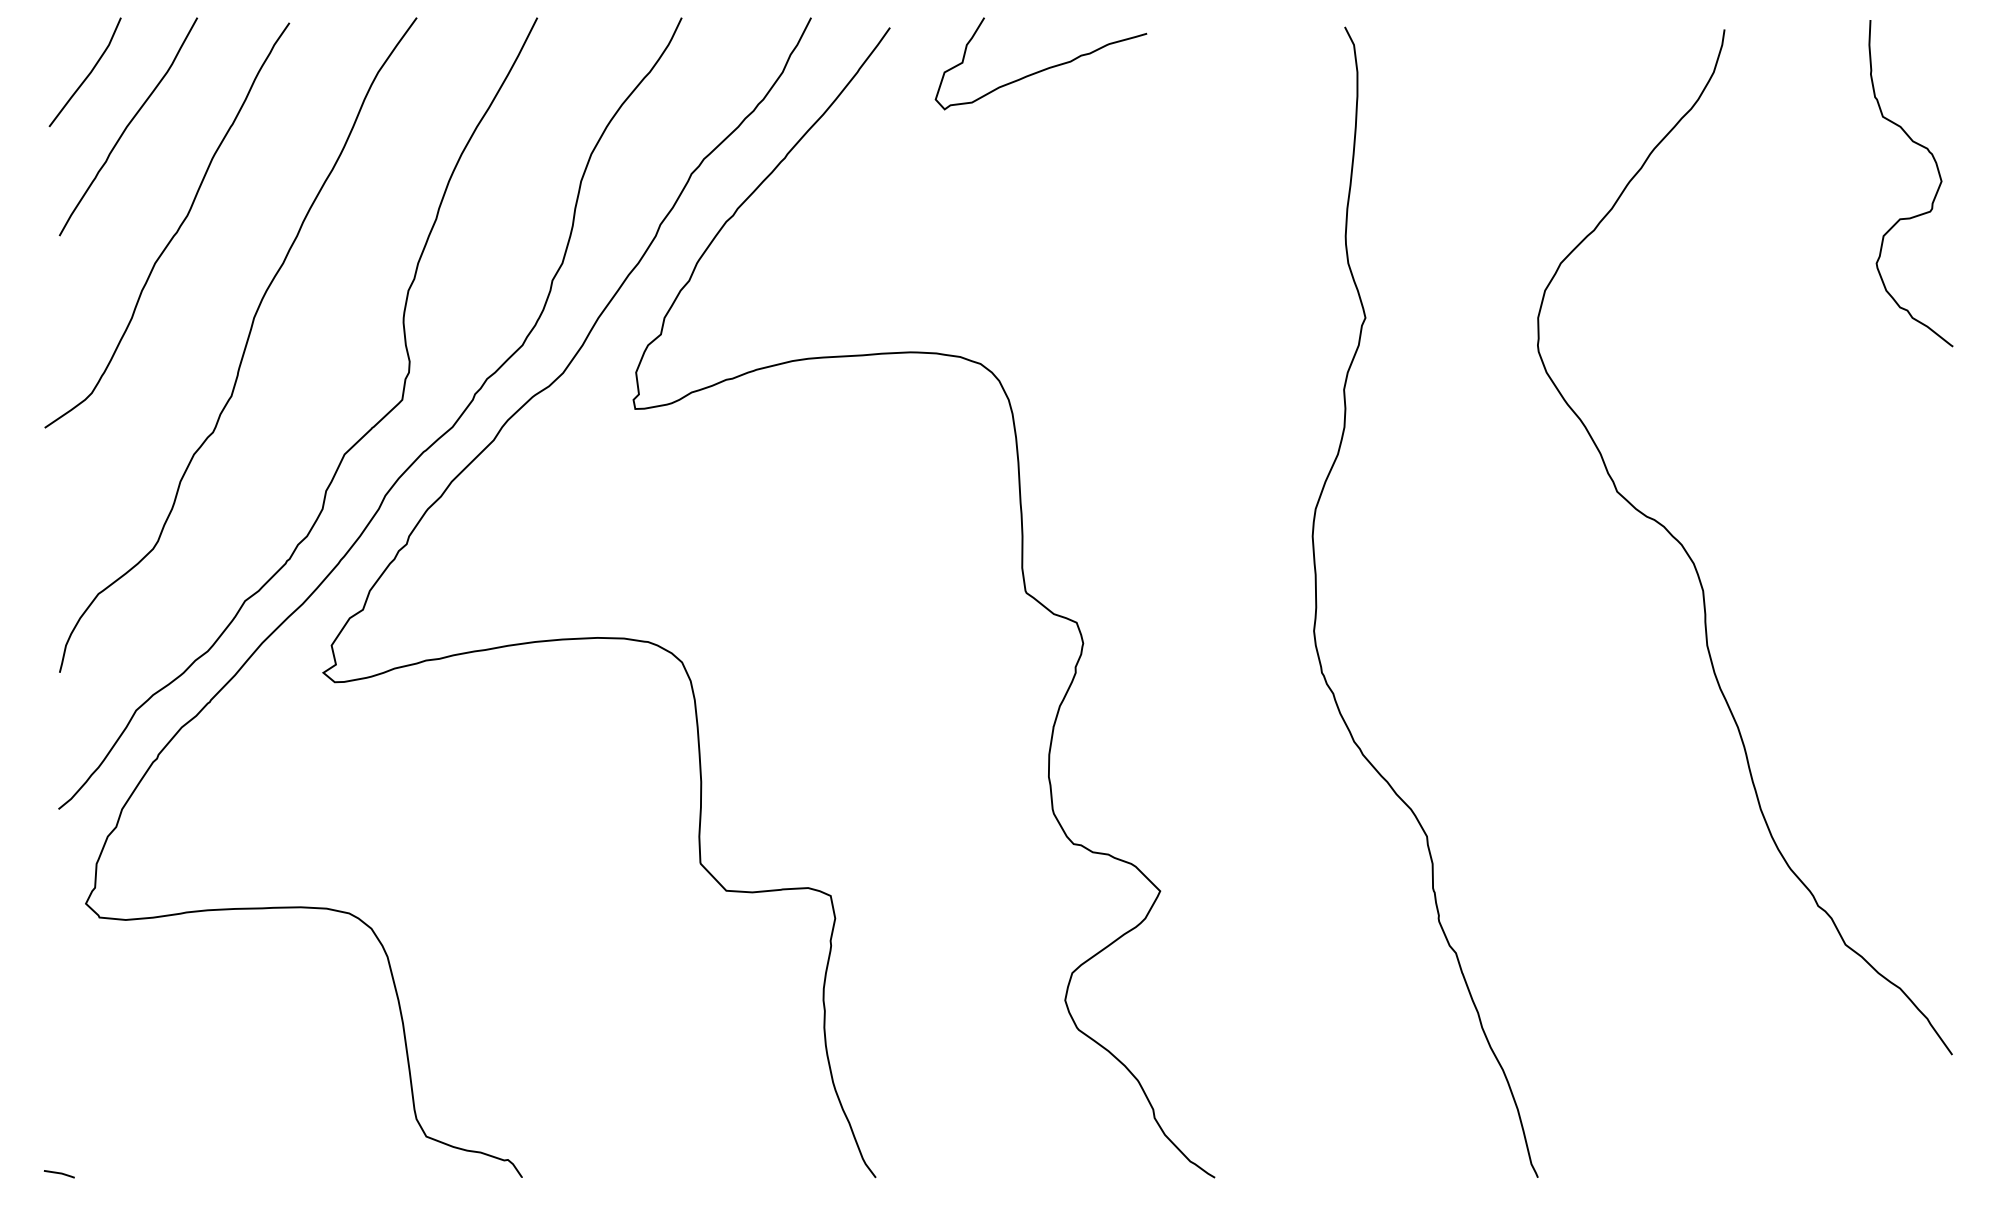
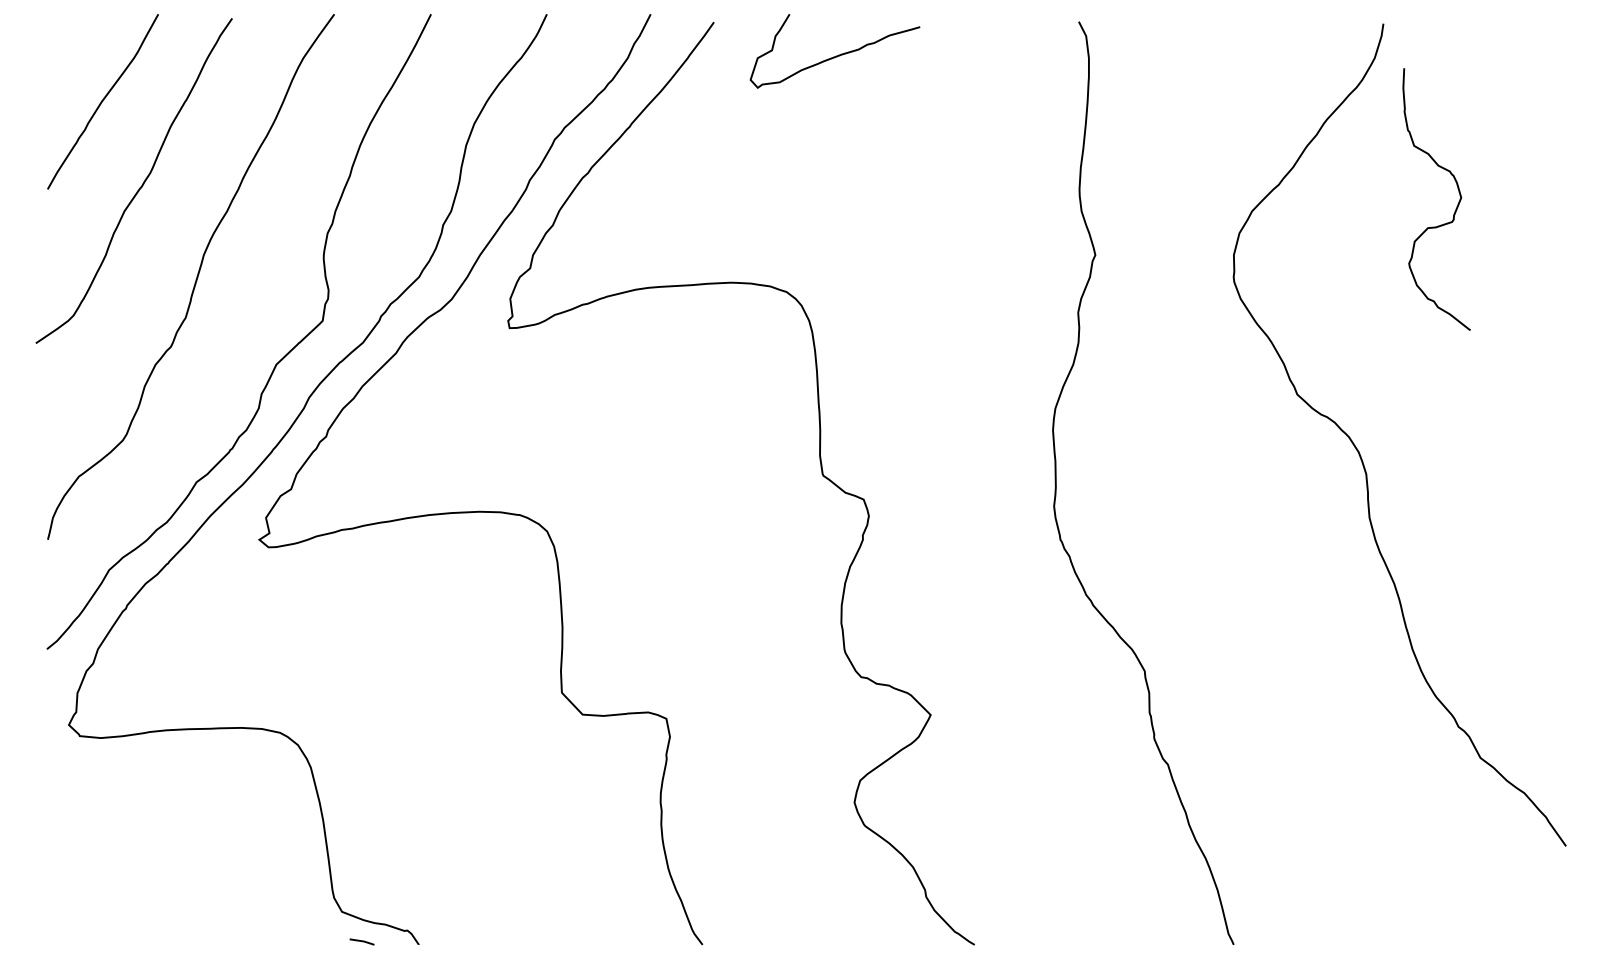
curve: (88, 73) -> (70, 59), removed
curve: (1934, 195) -> (1455, 209), moved
line: (59, 1174) -> (362, 942), moved

